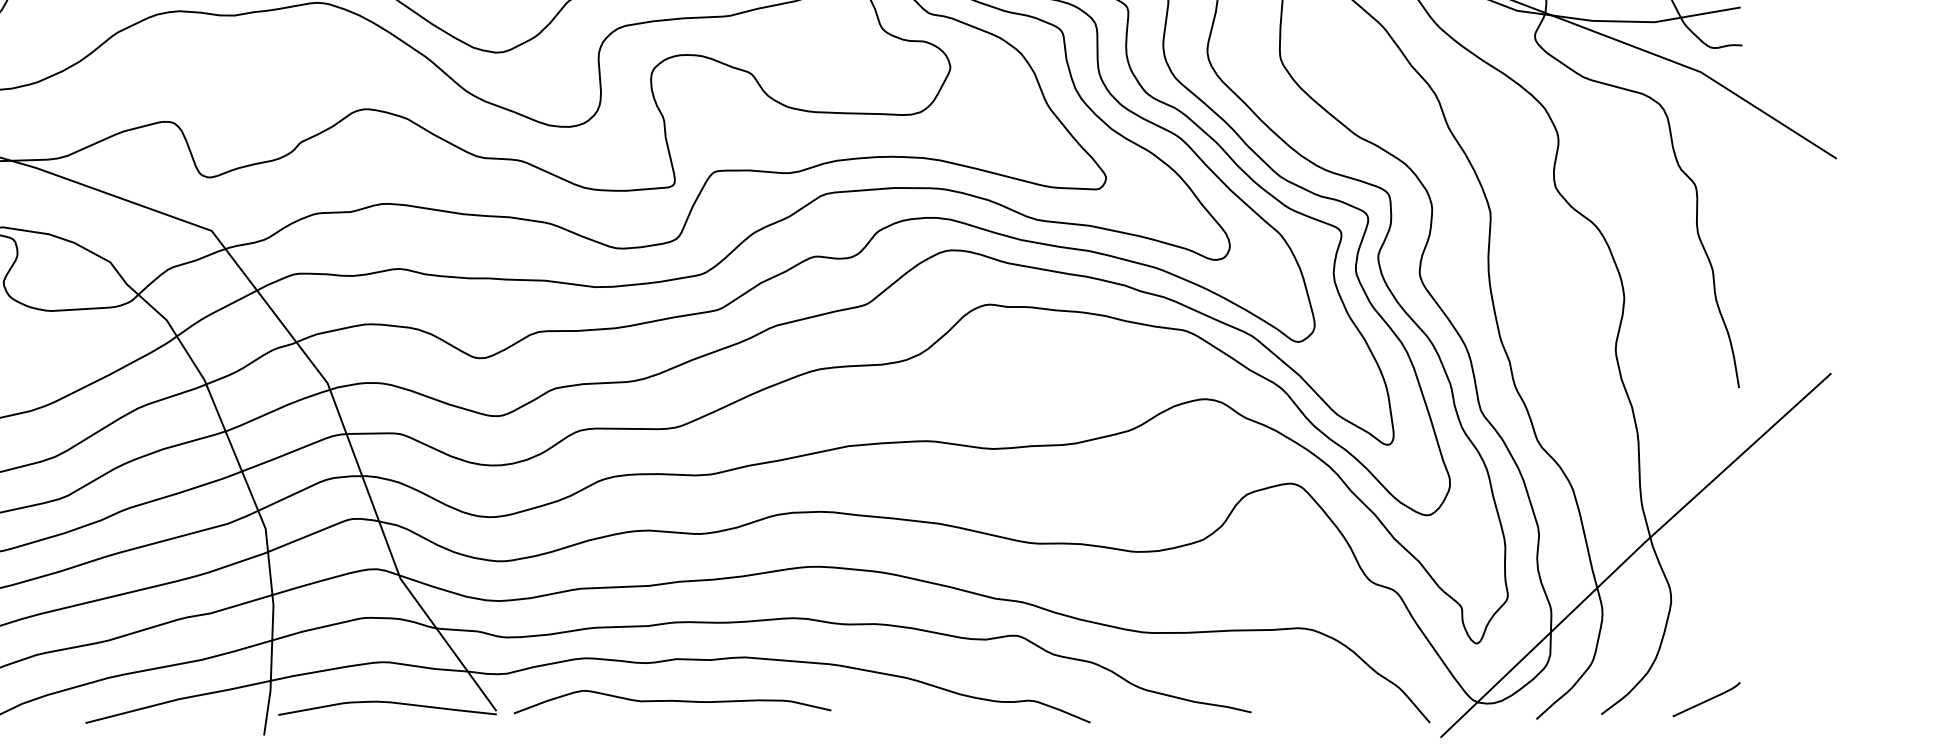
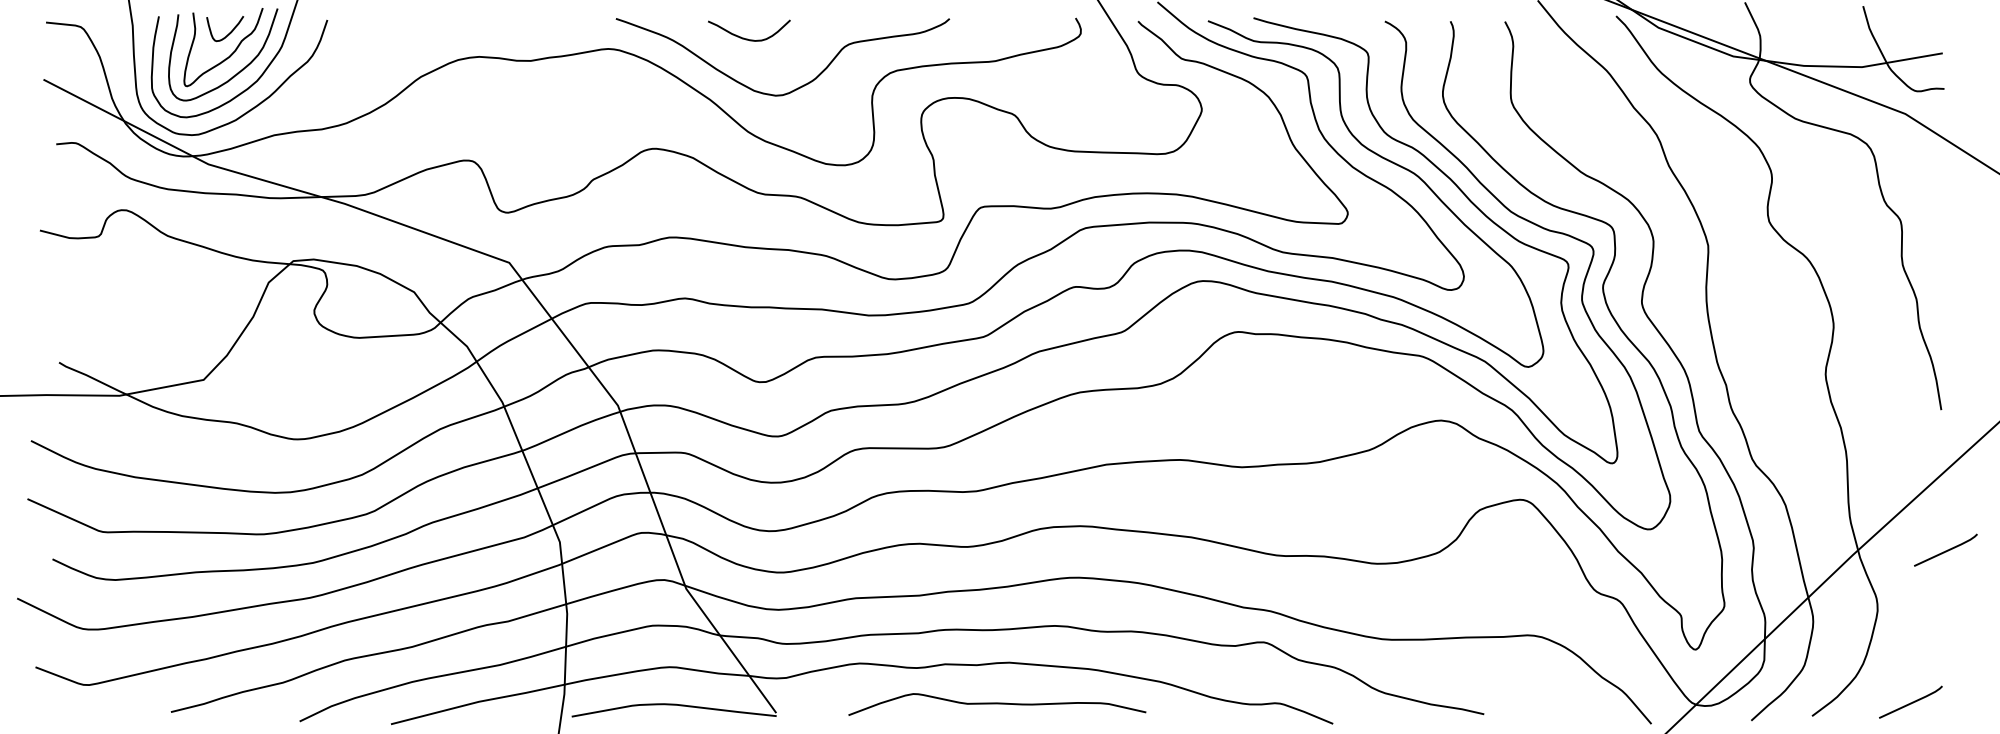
line: (1743, 537) -> (1945, 550), added
curve: (672, 702) -> (997, 704), moved

